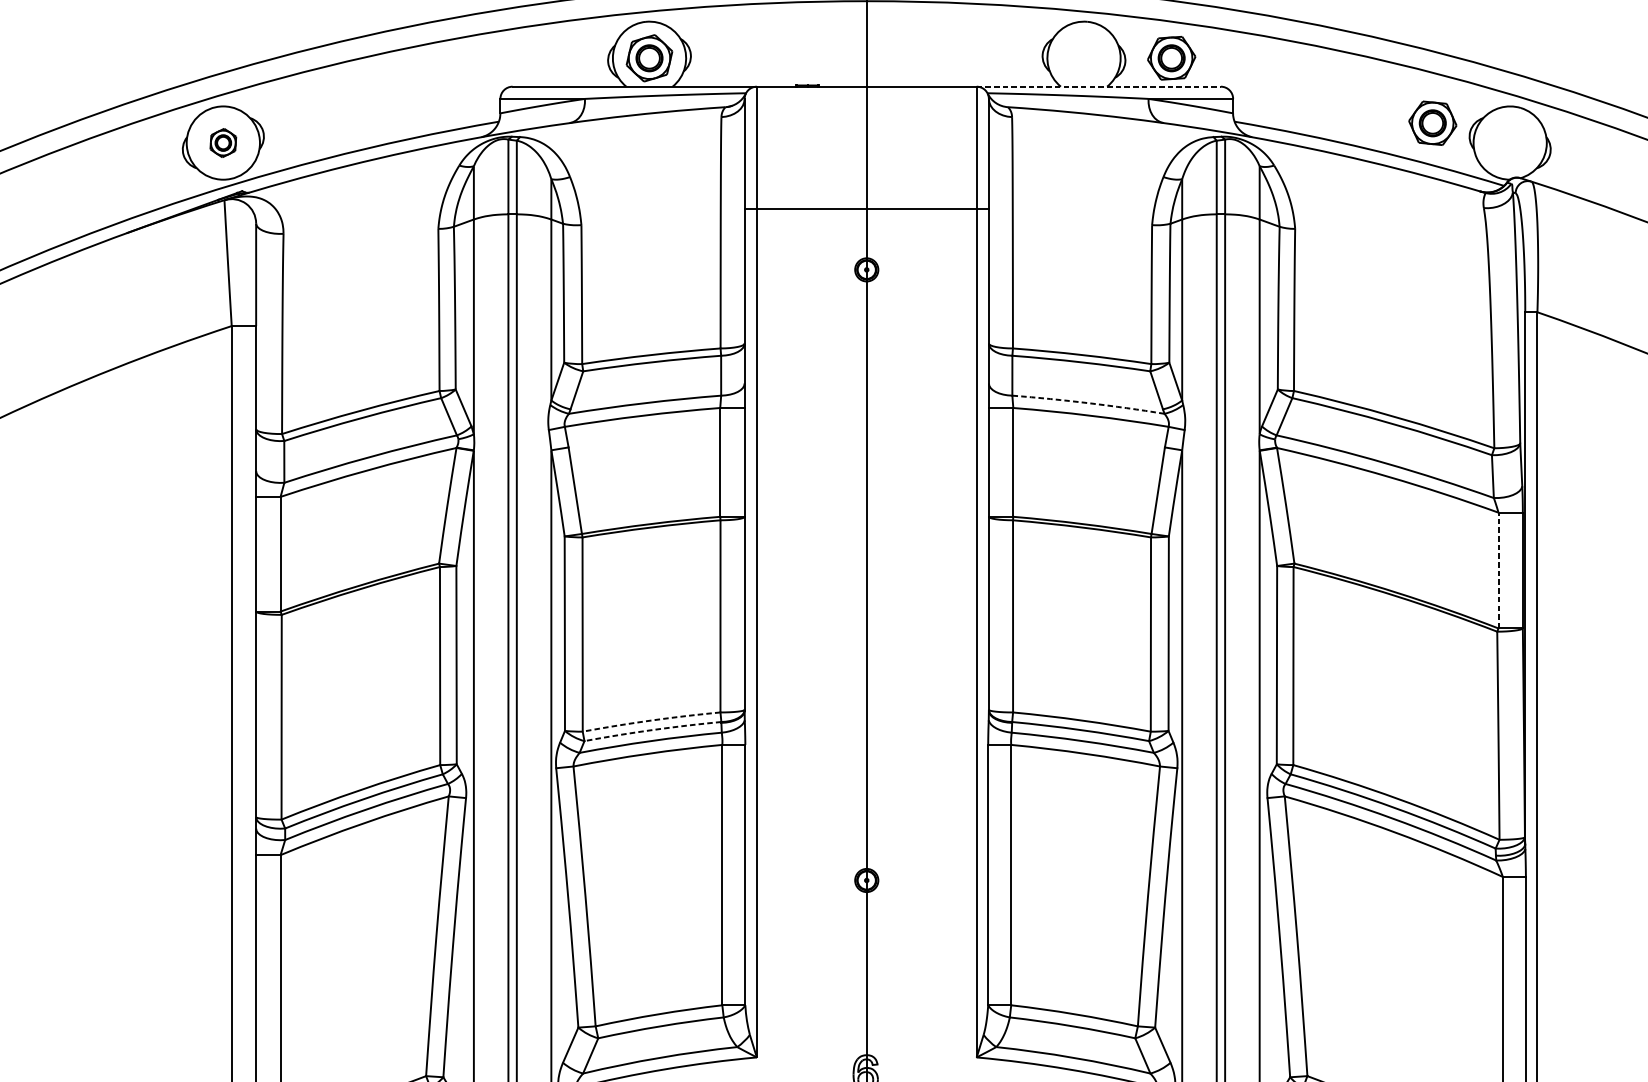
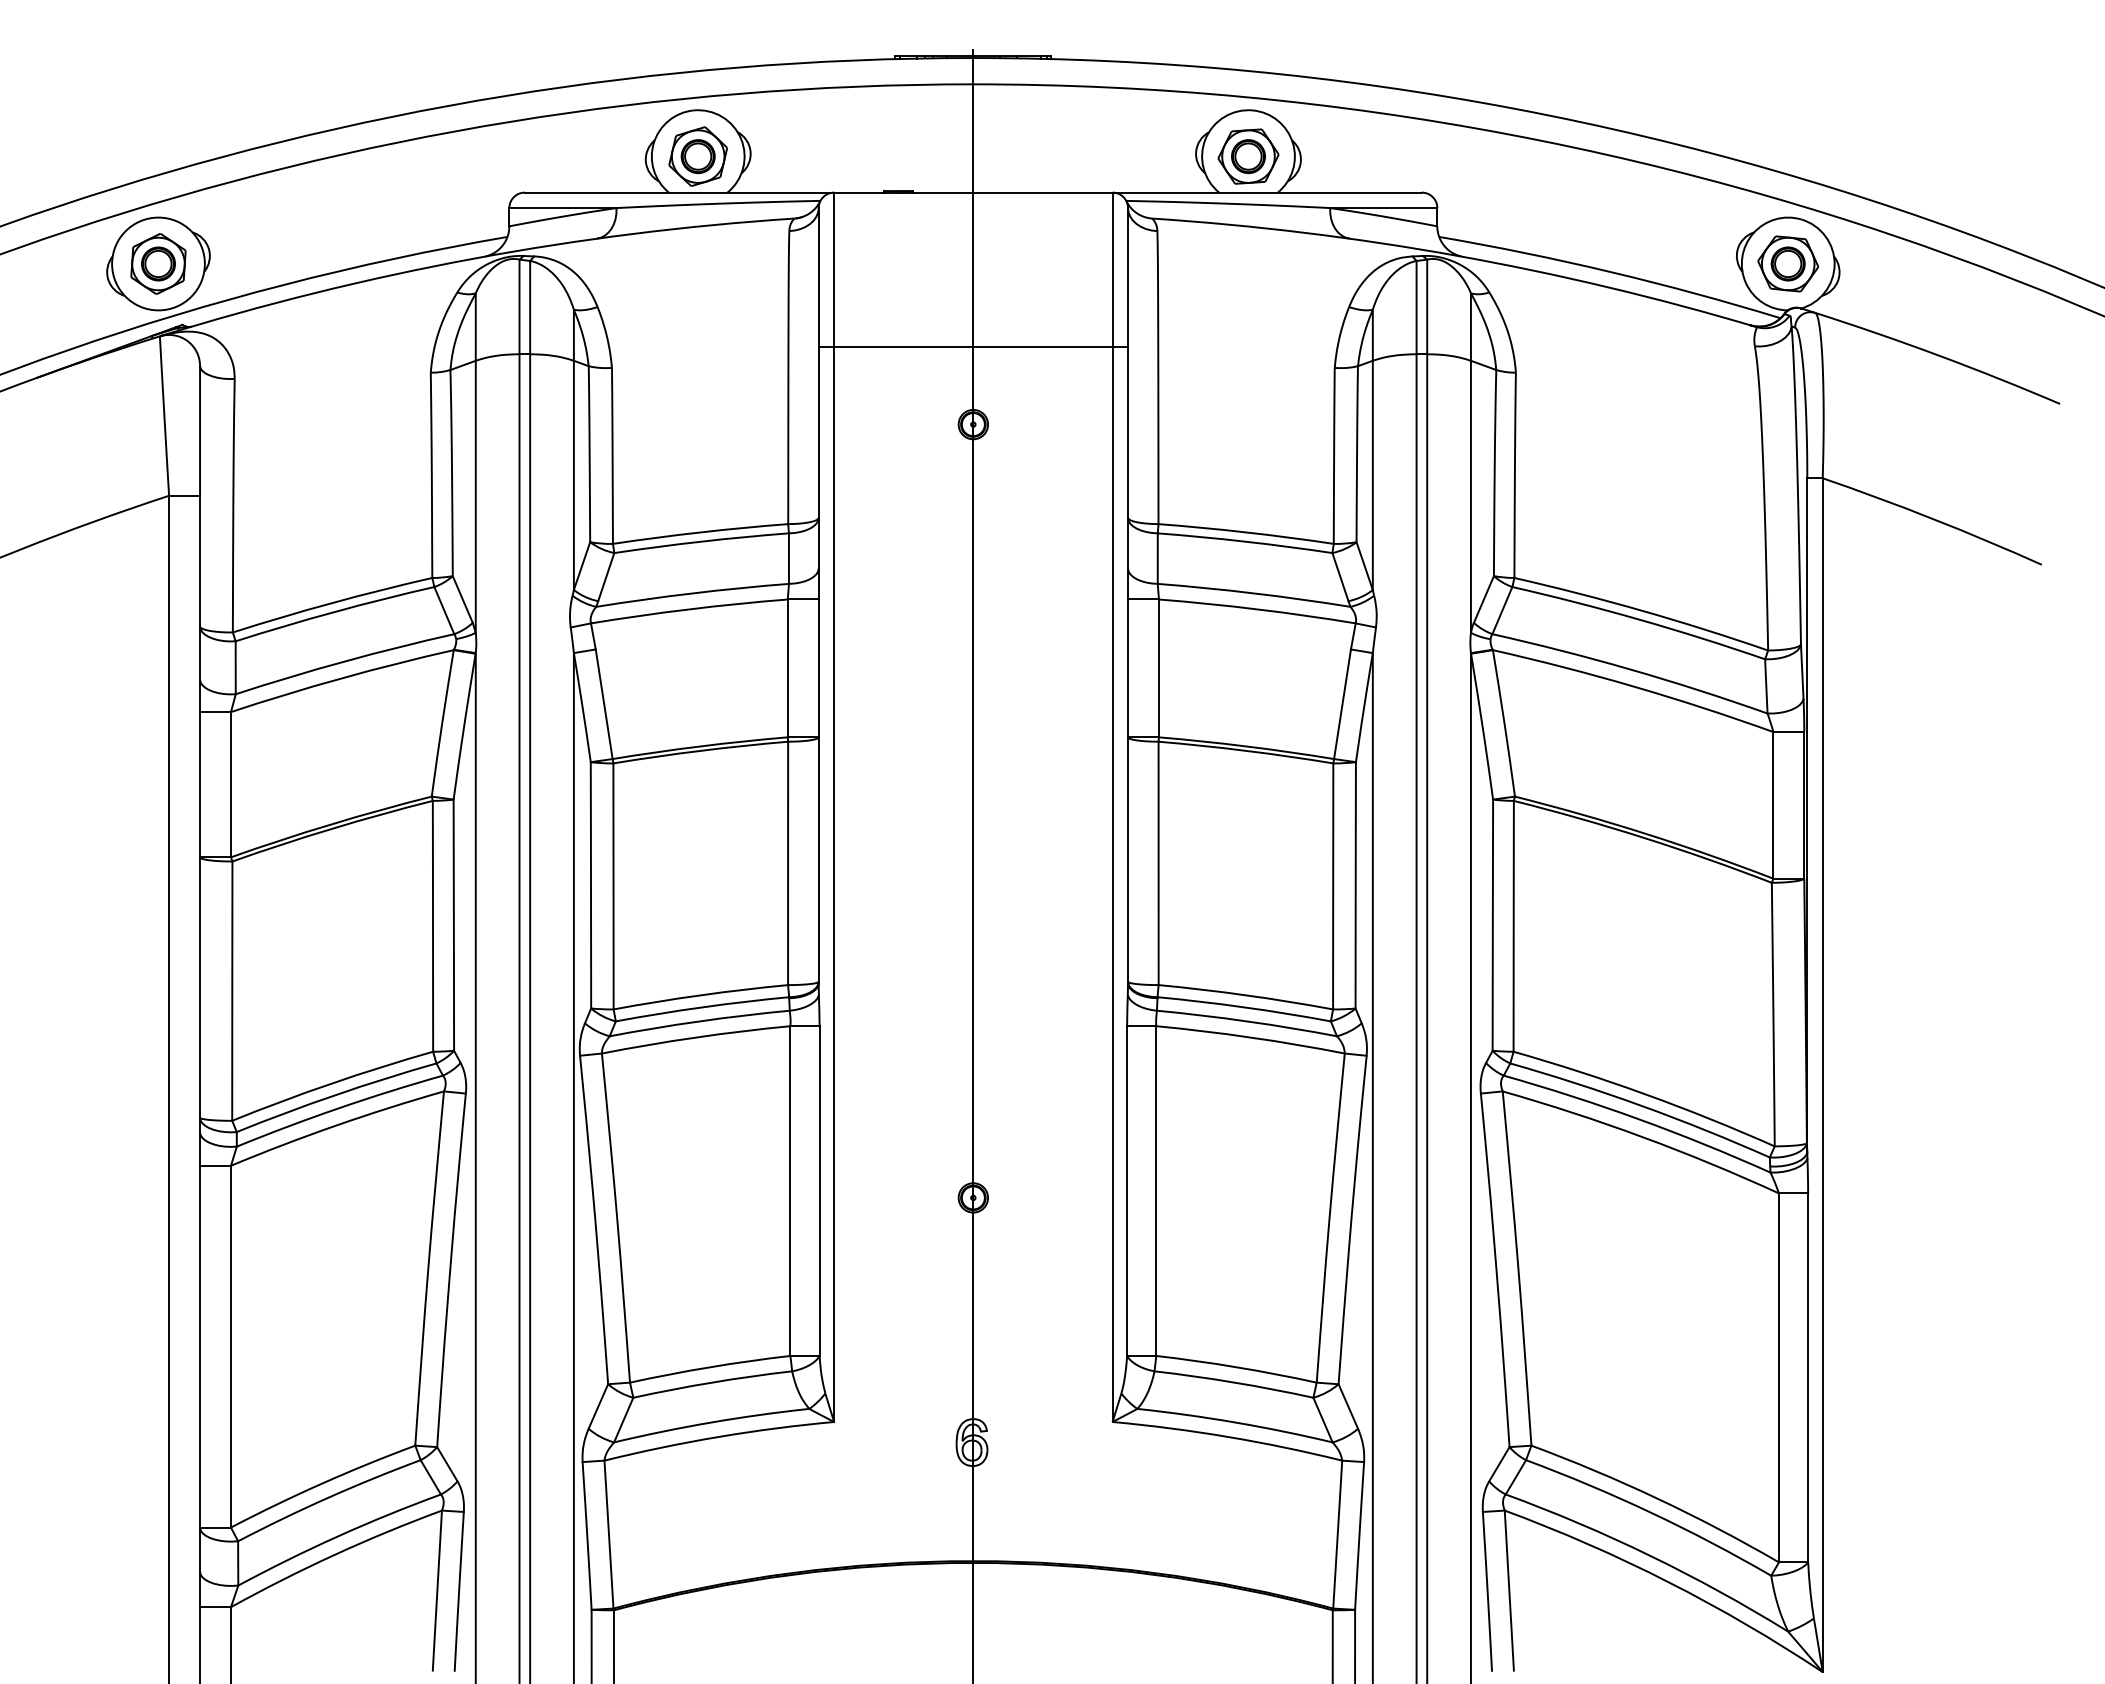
part: (1171, 58) -> (1248, 156), moved
line: (1099, 86) -> (1267, 192), dashed -> solid
part: (1433, 122) -> (1788, 263), moved
part: (223, 142) -> (158, 263), size x1.67
arc: (1088, 403) -> (1254, 593), dashed -> solid
line: (1498, 569) -> (1773, 804), dashed -> solid
arc: (651, 720) -> (700, 995), dashed -> solid
arc: (652, 730) -> (702, 1007), dashed -> solid

